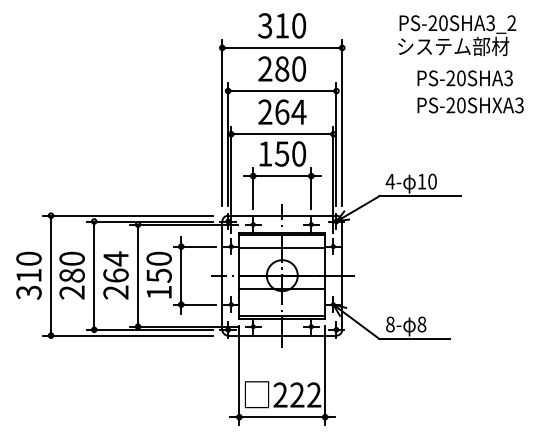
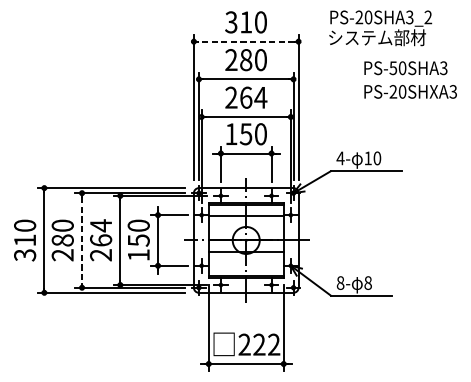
text: (457, 35) -> (380, 28), moved
line: (281, 47) -> (245, 41), solid -> dashed
text: (450, 78) -> (393, 68), PS-20SHA3 -> PS-50SHA3
line: (94, 275) -> (82, 240), solid -> dashed

